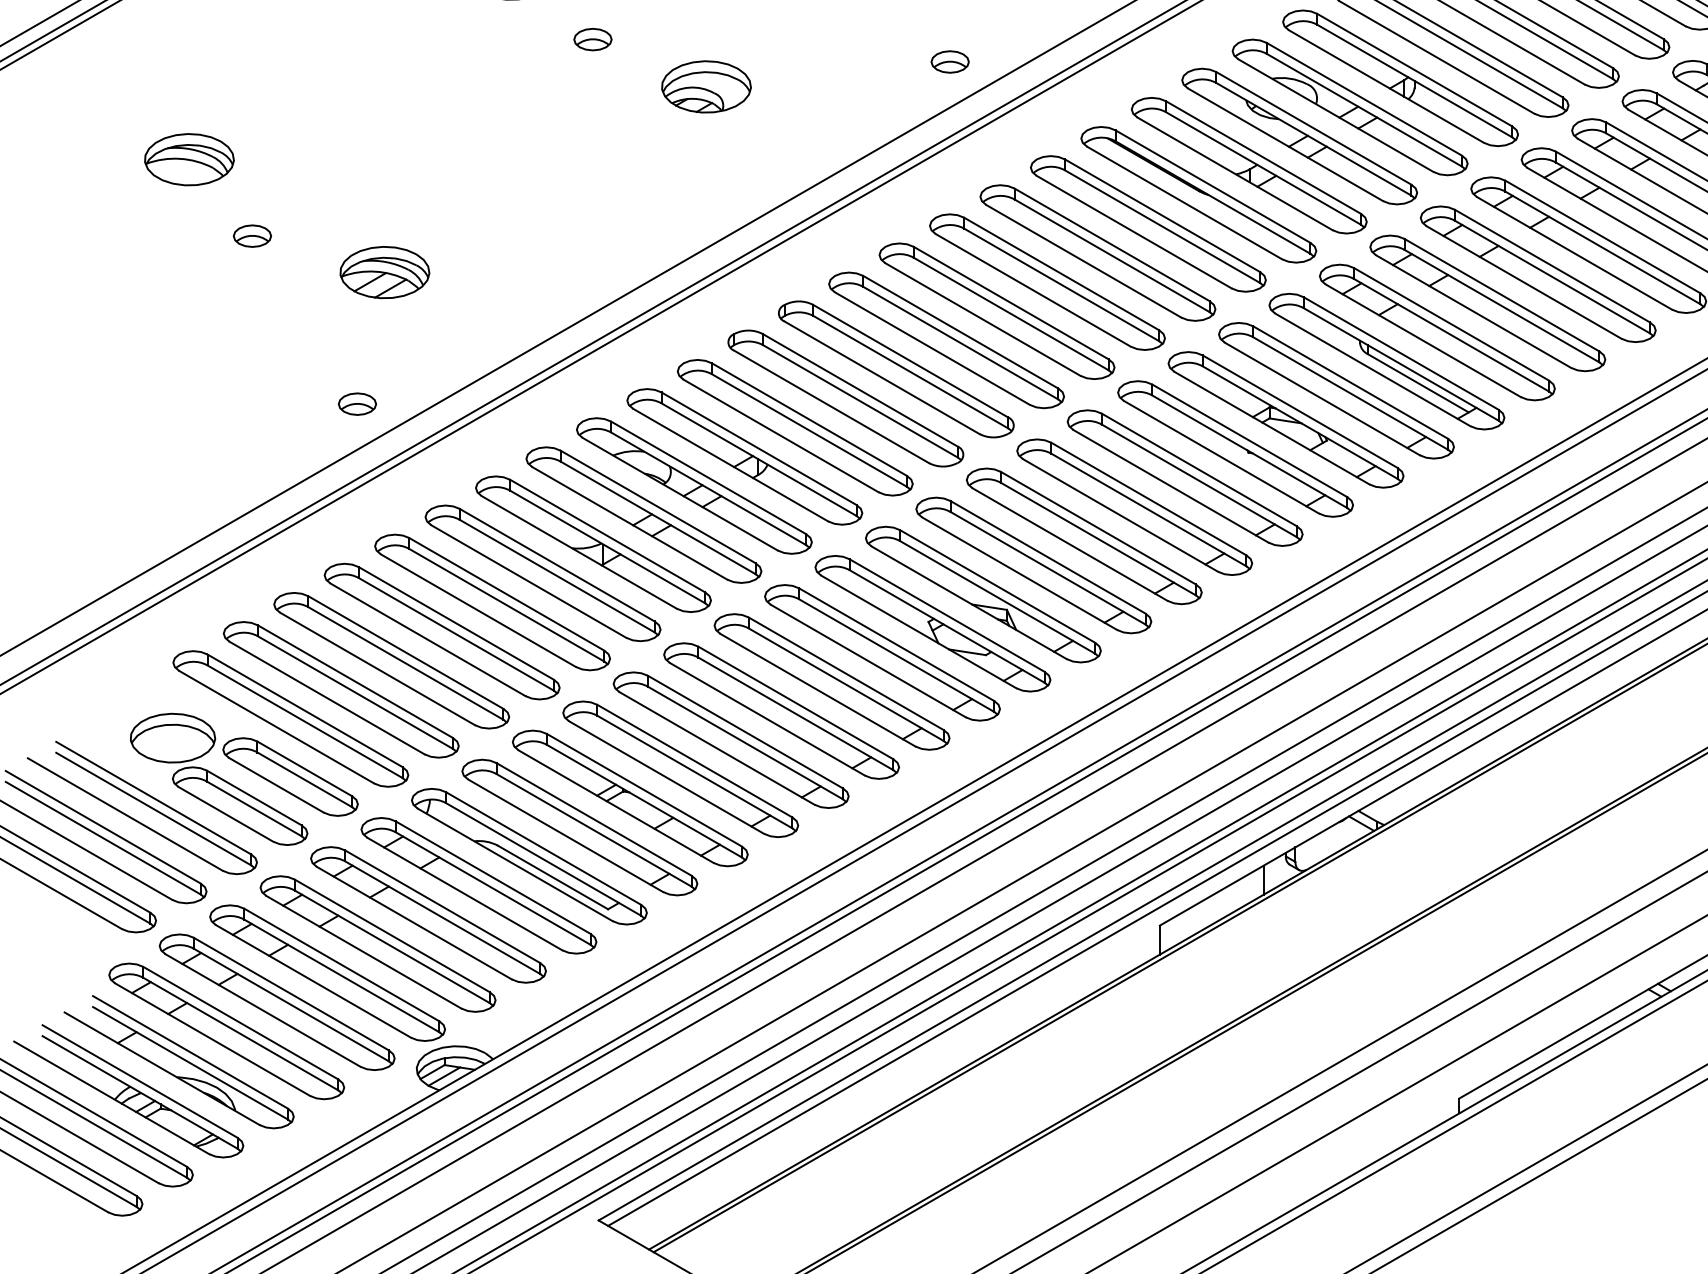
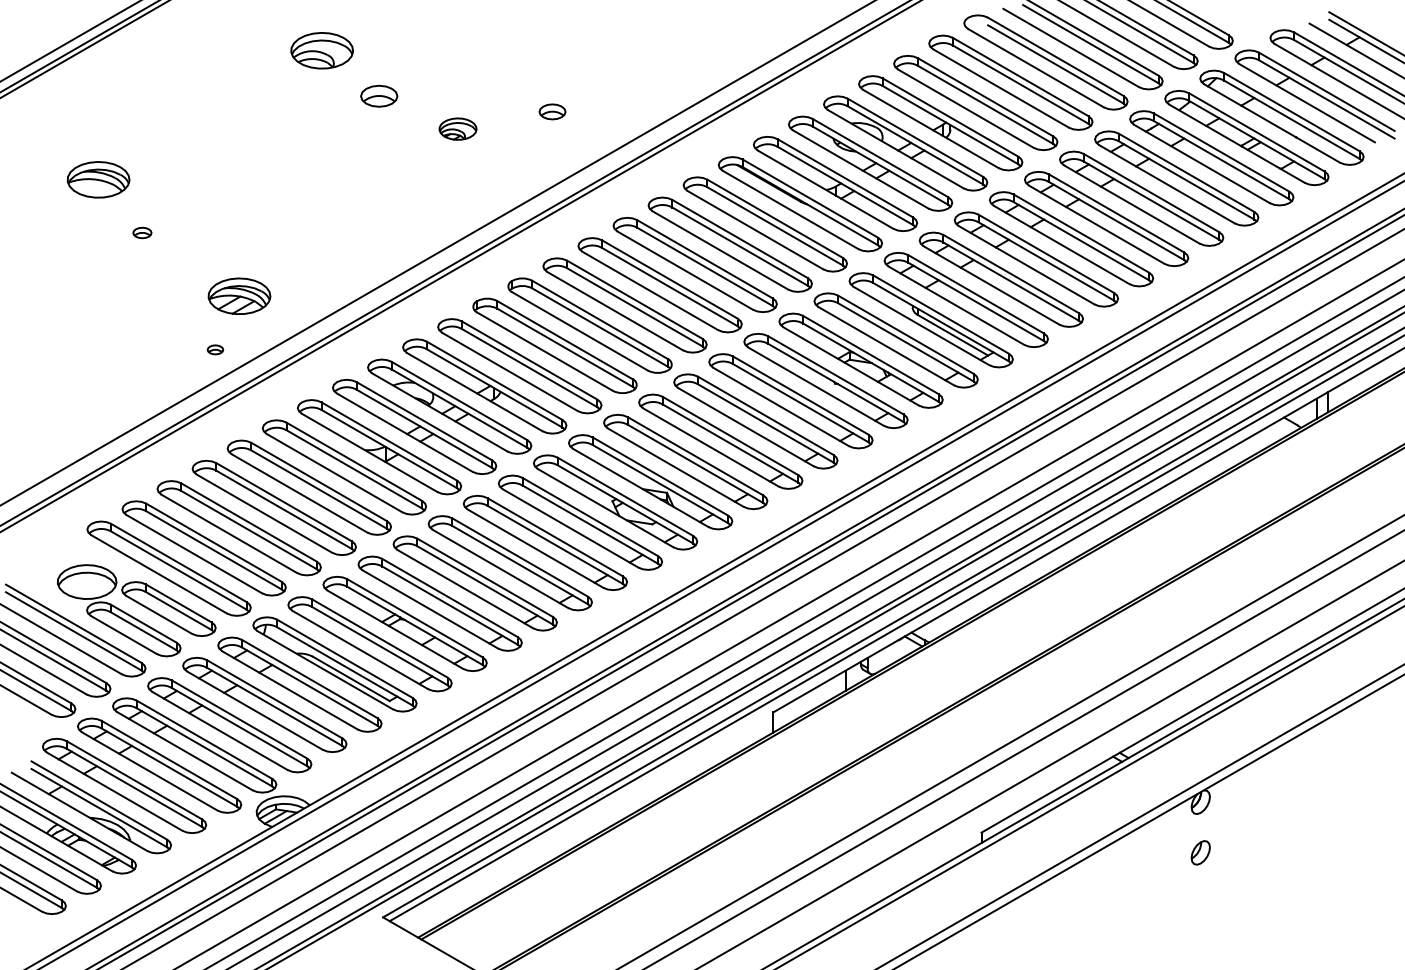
part: (592, 39) -> (378, 96), size x1.4
part: (950, 61) -> (552, 111), moved
part: (705, 85) -> (457, 128), size x0.6
part: (252, 235) -> (142, 232), size x0.7
part: (384, 271) -> (239, 295), moved
part: (357, 403) -> (215, 349), size x0.6

